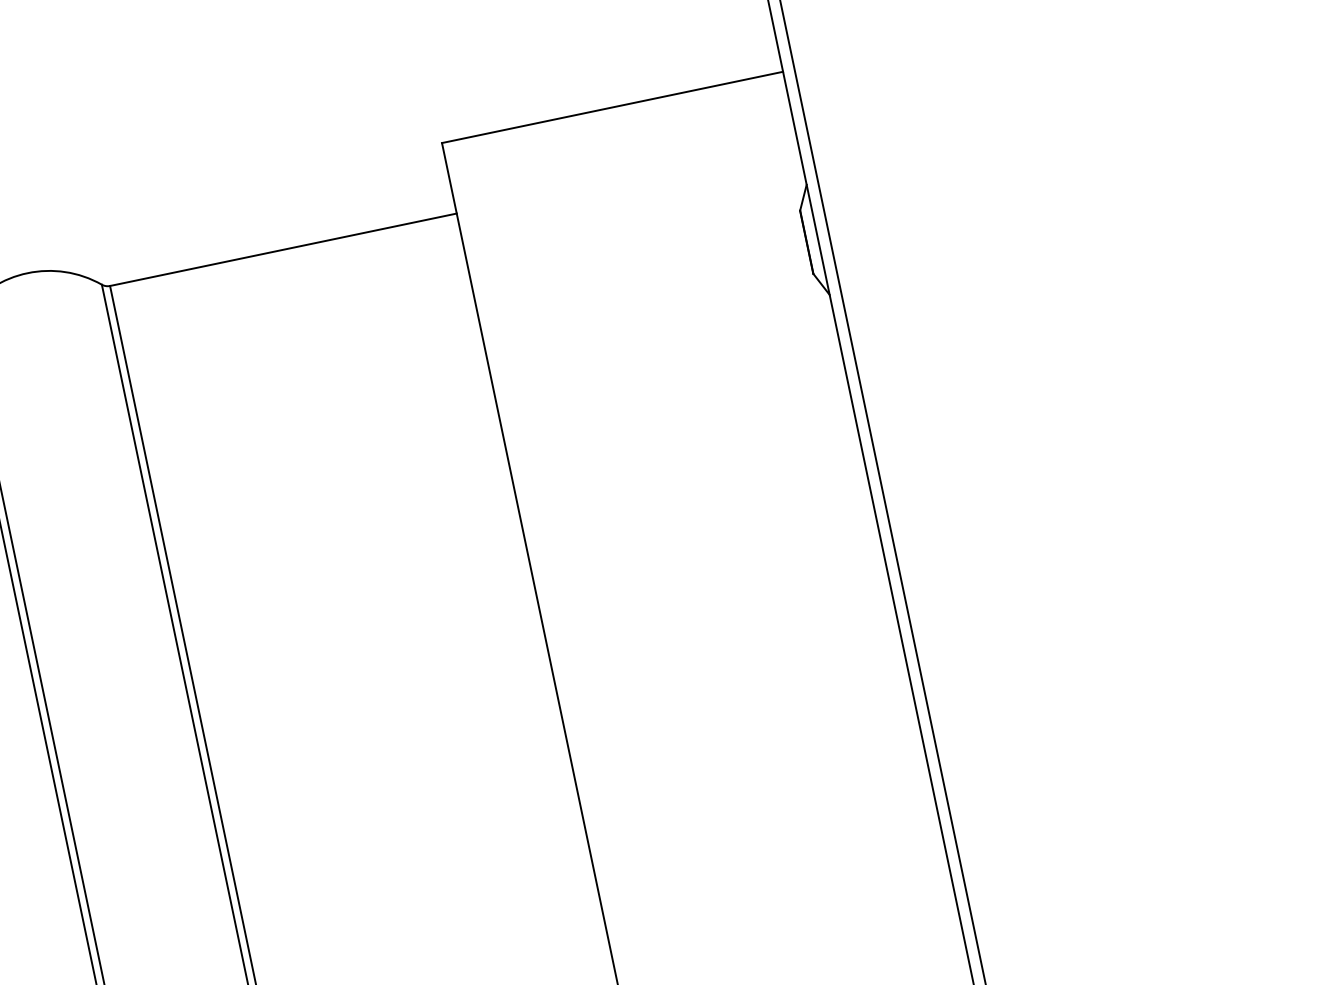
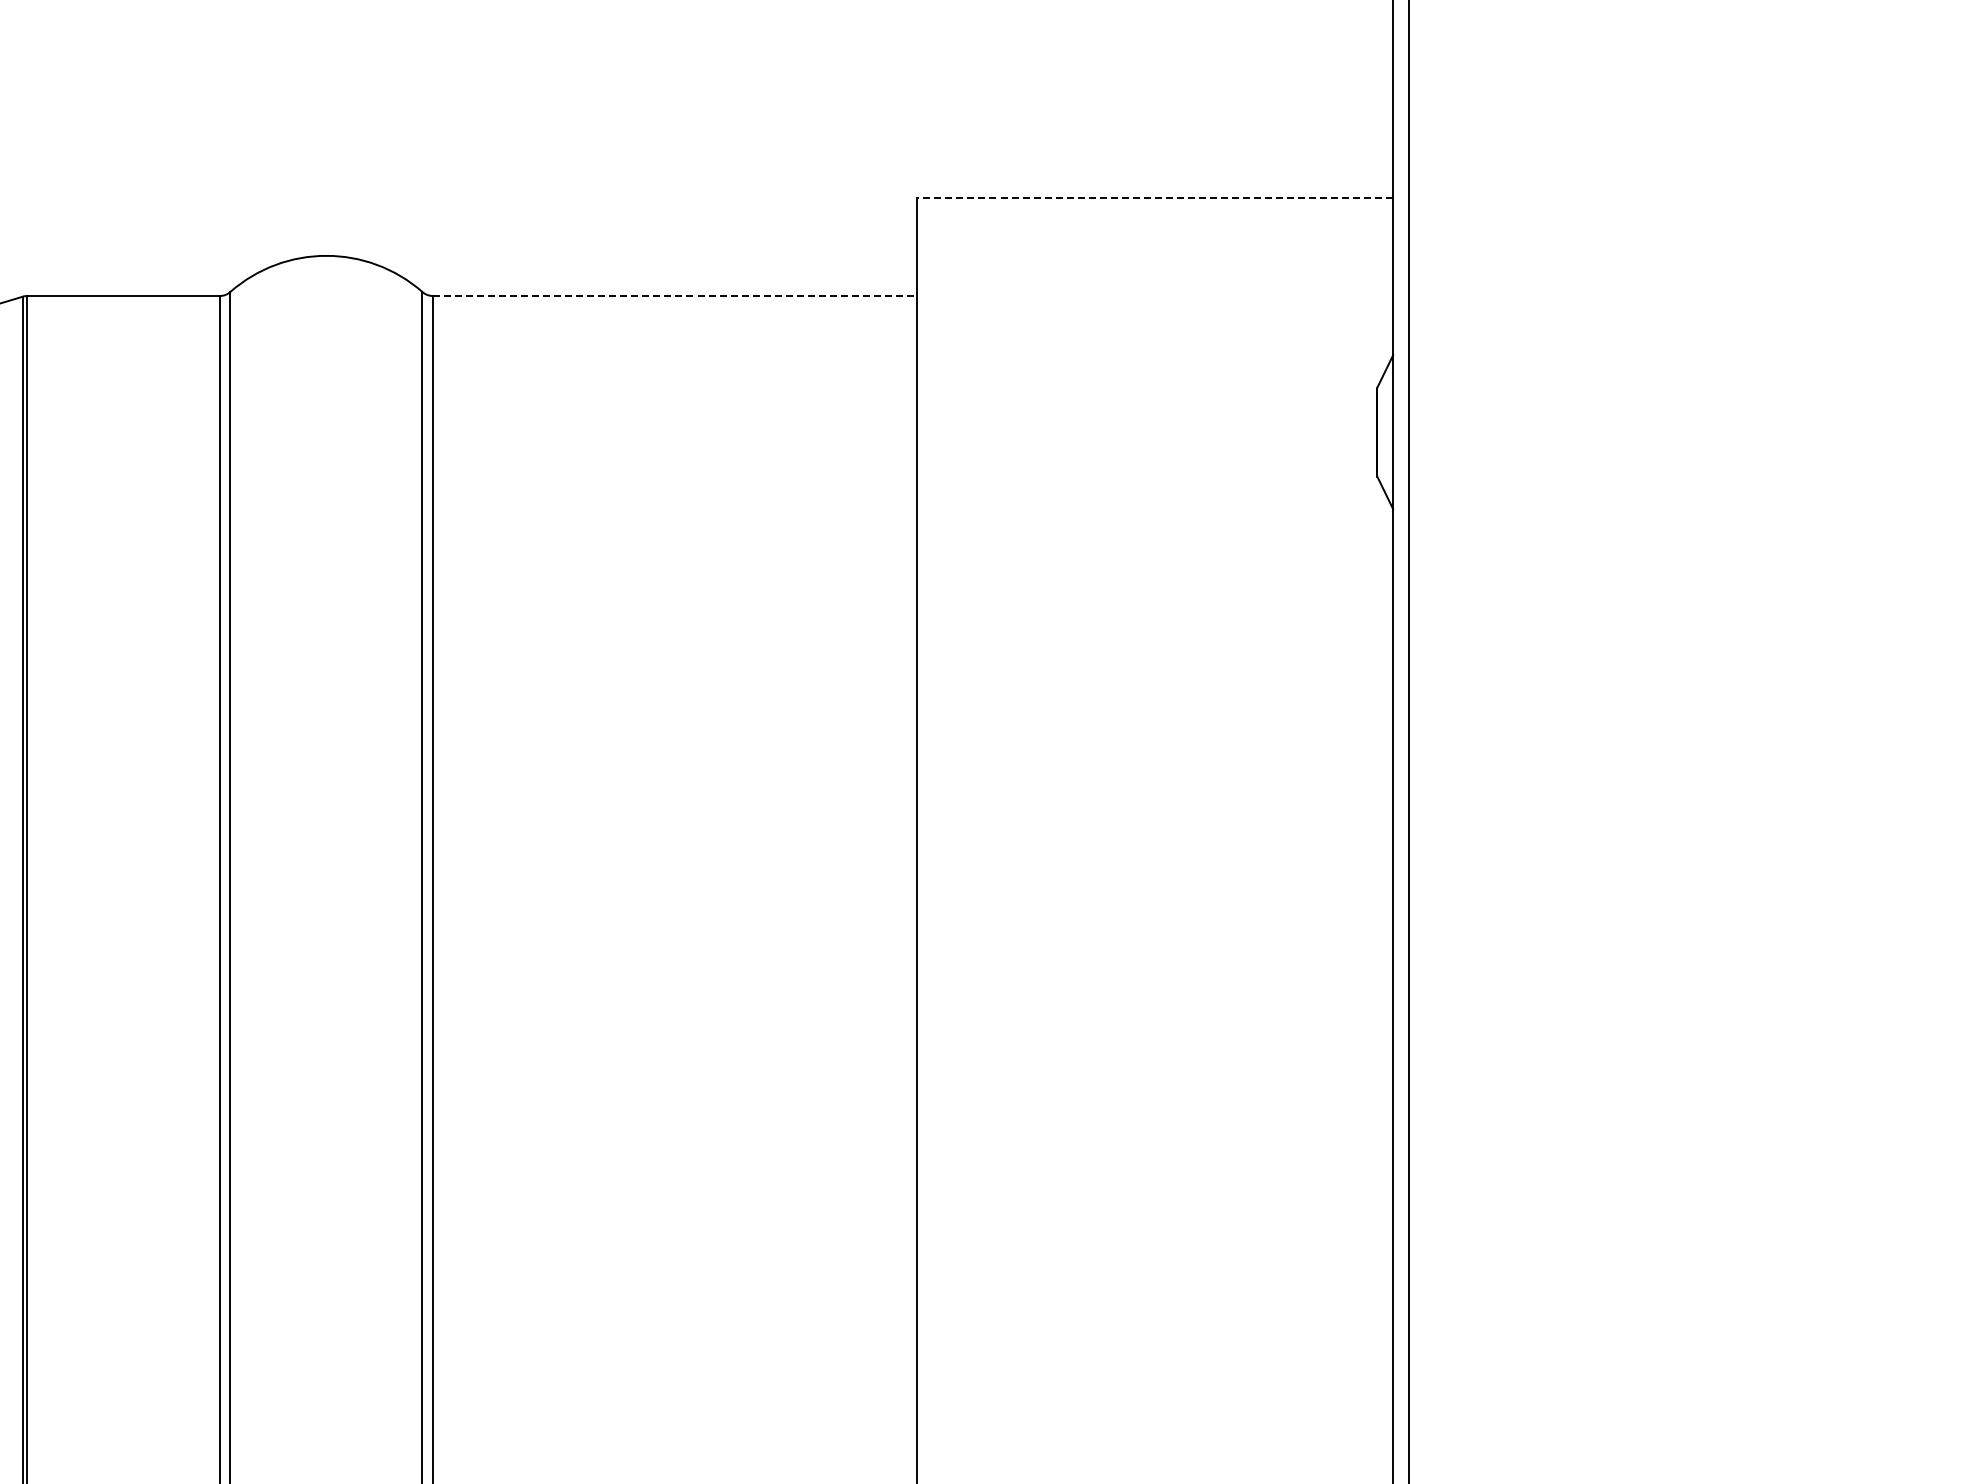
line: (612, 107) -> (1154, 197), solid -> dashed
line: (283, 250) -> (675, 296), solid -> dashed

